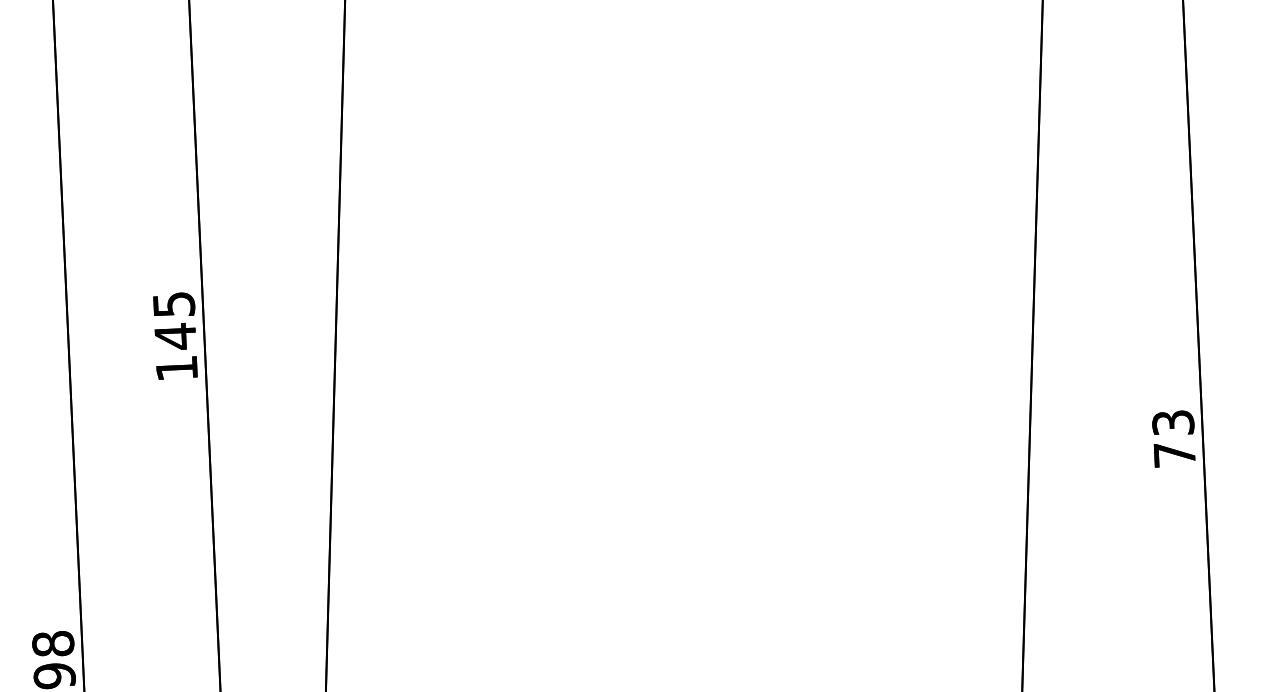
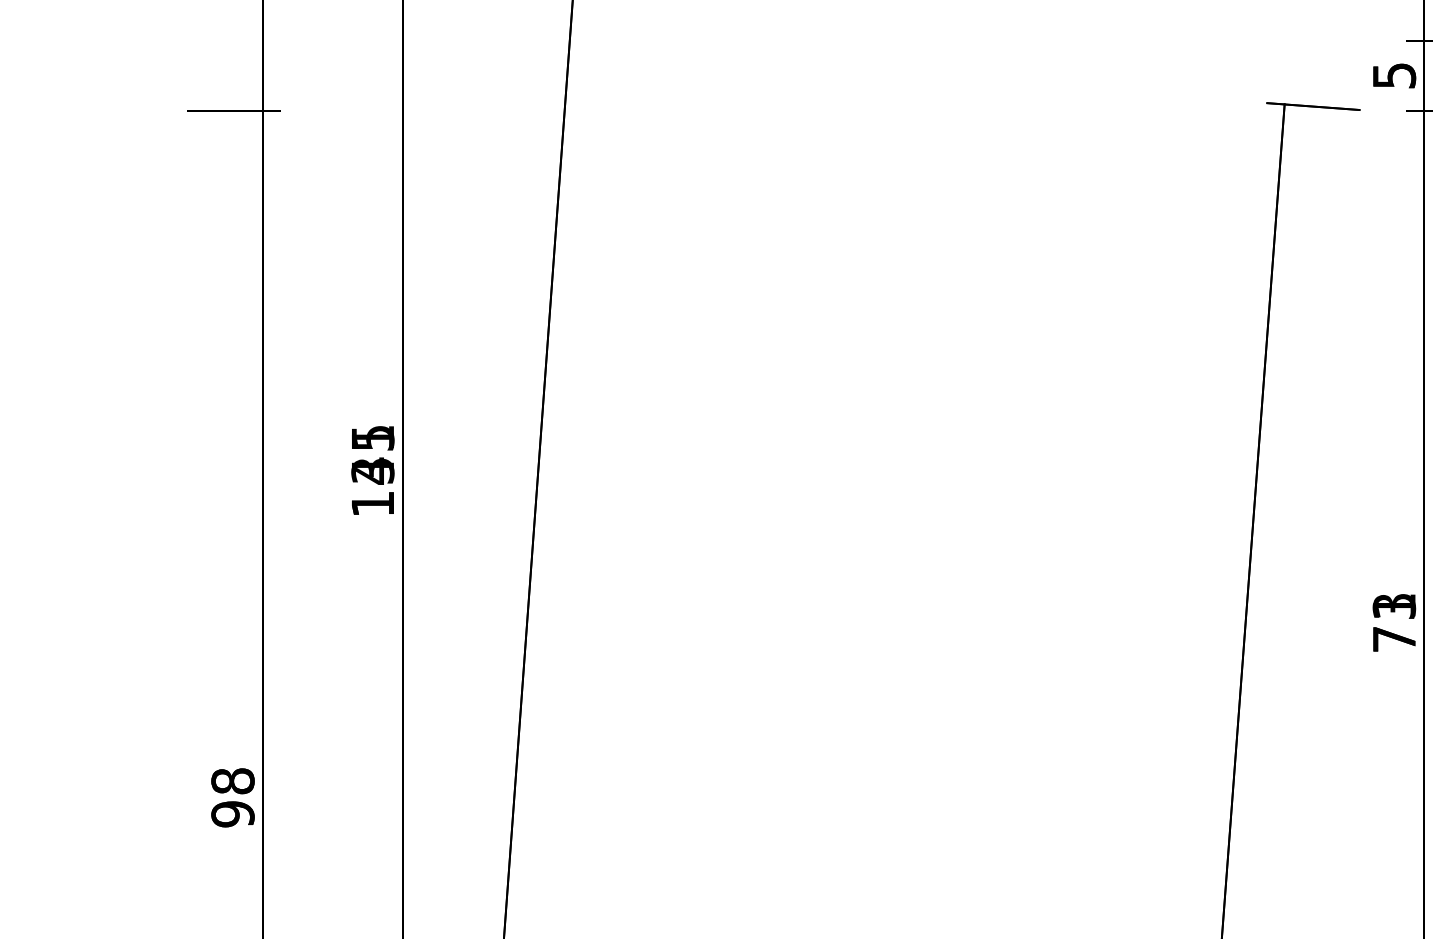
text: (174, 321) -> (372, 455), 145 -> 131
text: (1173, 423) -> (1394, 606), 73 -> 71

